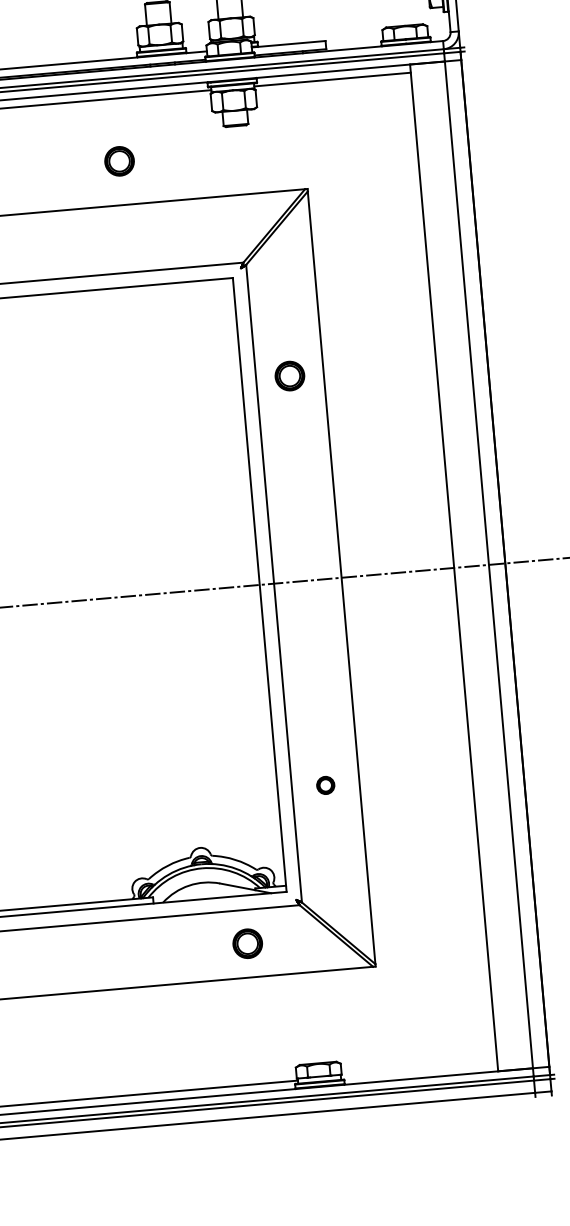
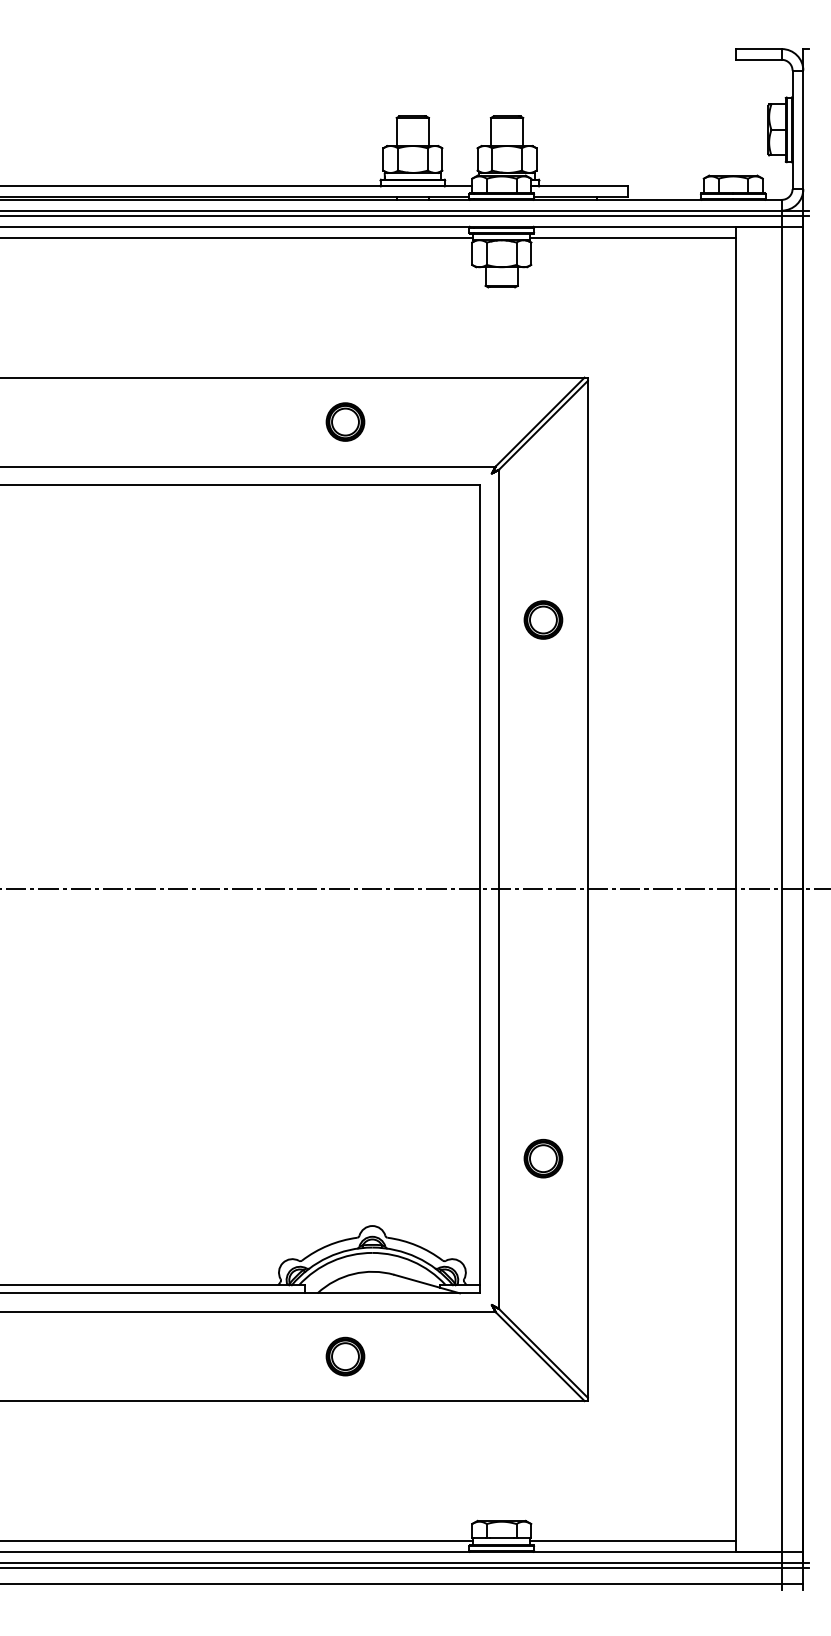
part: (119, 160) -> (345, 421), moved
part: (325, 785) -> (543, 1158), size x1.67
part: (247, 943) -> (345, 1356), moved
line: (418, 1070) -> (632, 1541), added

